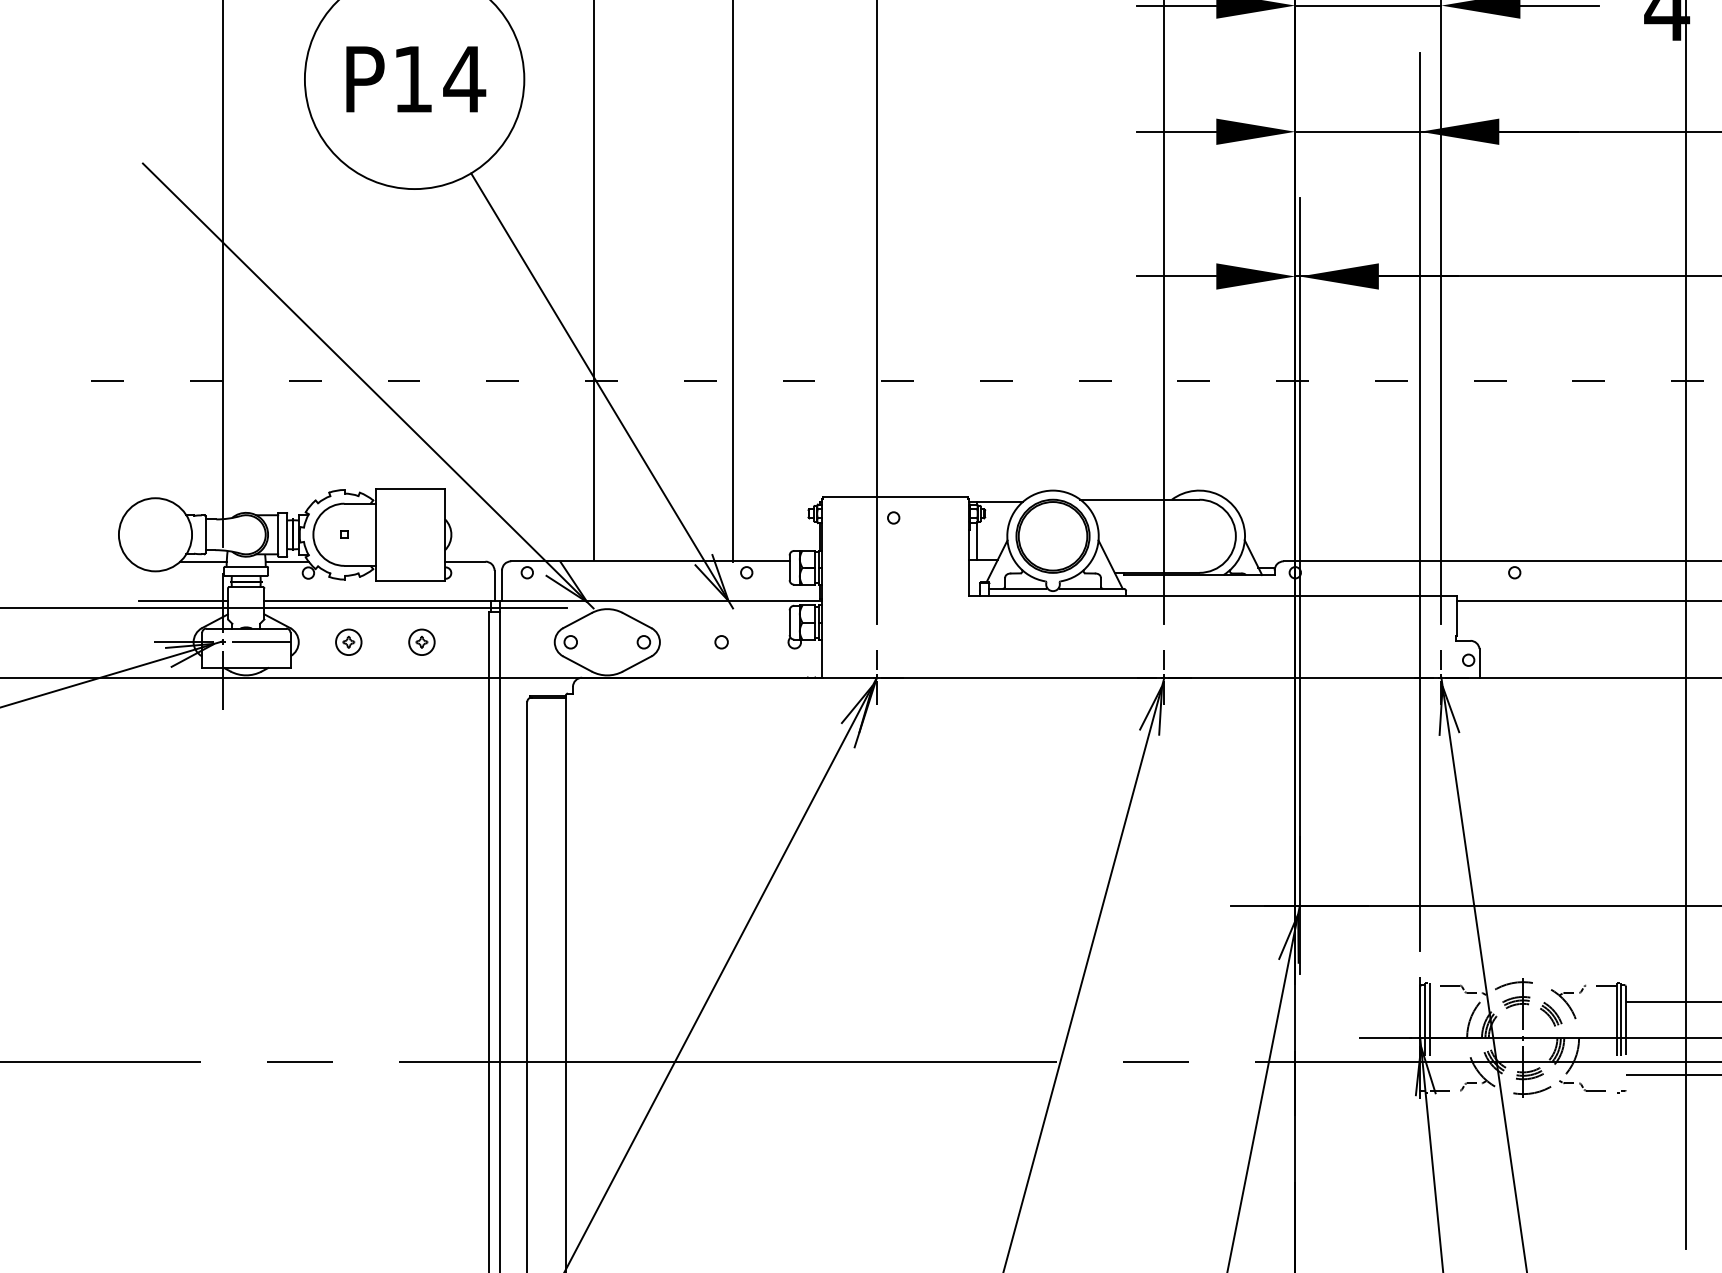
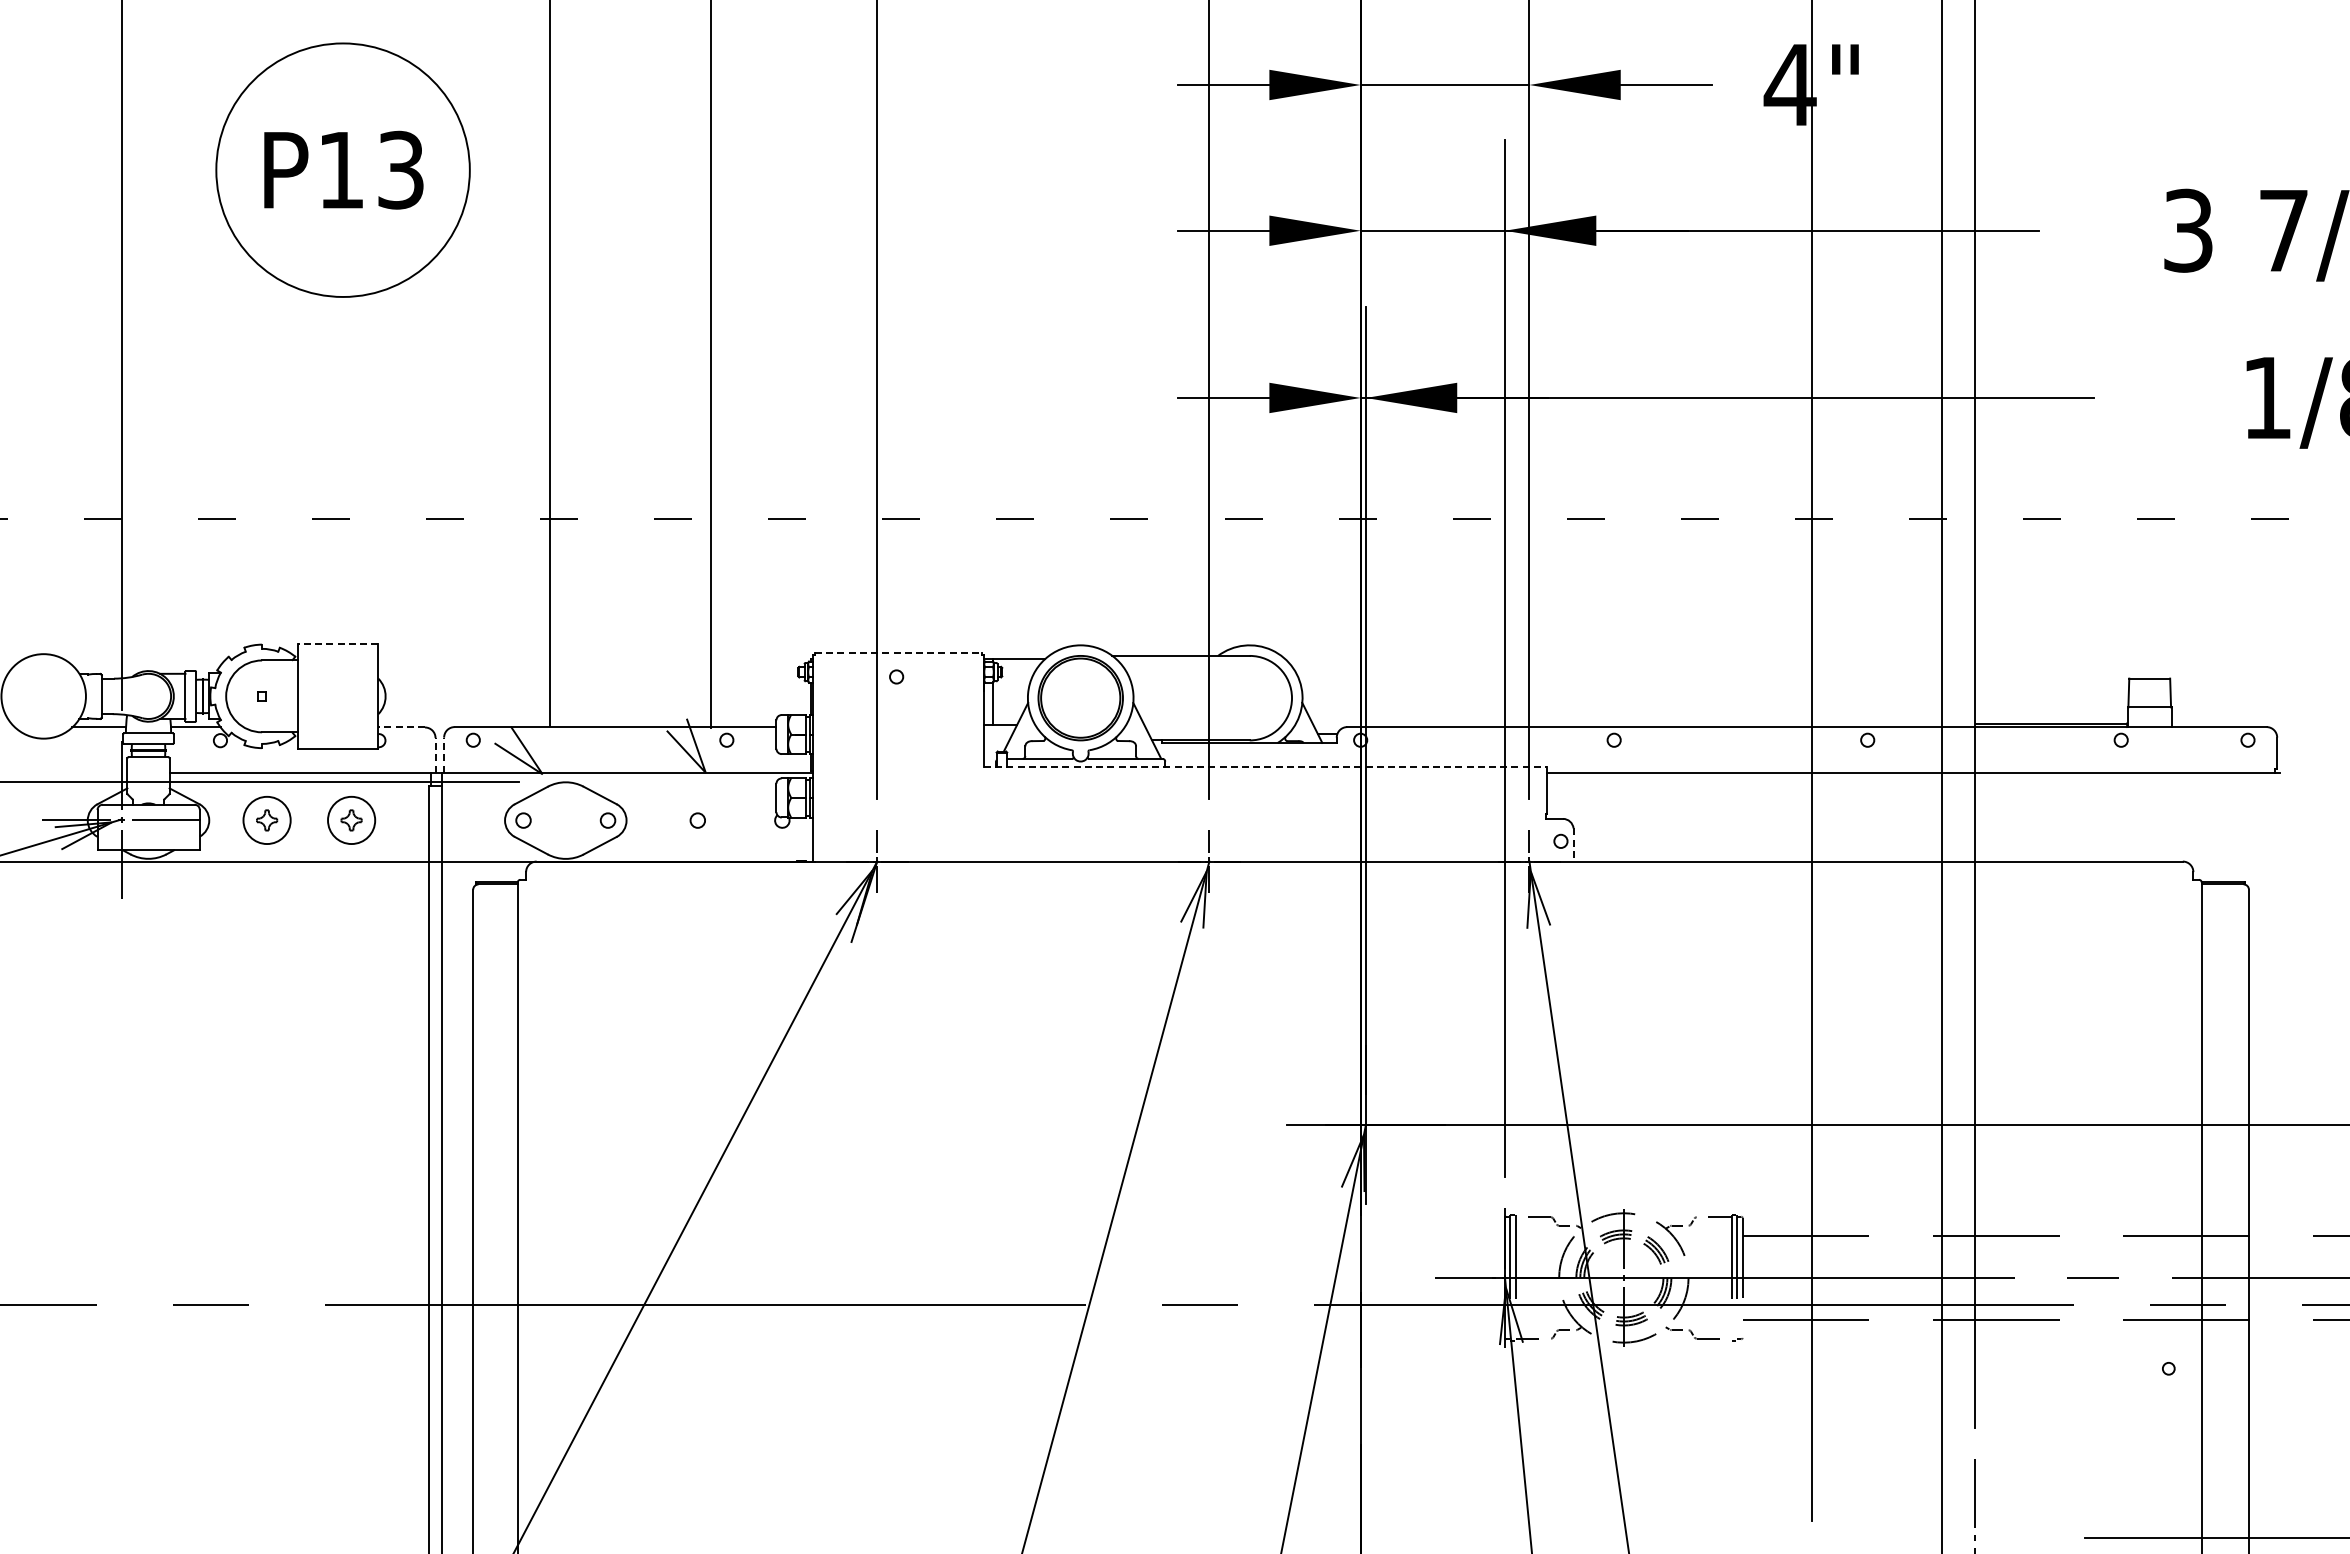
text: (464, 78) -> (400, 169), P14 -> P13
line: (368, 386) -> (289, 524), removed
line: (601, 390) -> (559, 529), removed
line: (409, 489) -> (337, 643), solid -> dashed
line: (895, 497) -> (898, 653), solid -> dashed
line: (465, 561) -> (401, 727), solid -> dashed
line: (494, 585) -> (435, 754), solid -> dashed
line: (502, 585) -> (444, 754), solid -> dashed
line: (1212, 596) -> (1265, 767), solid -> dashed
line: (183, 601) -> (75, 773), removed
part: (348, 642) -> (266, 820), size x1.6
part: (421, 642) -> (351, 820), size x1.6
line: (1479, 662) -> (1573, 844), solid -> dashed

